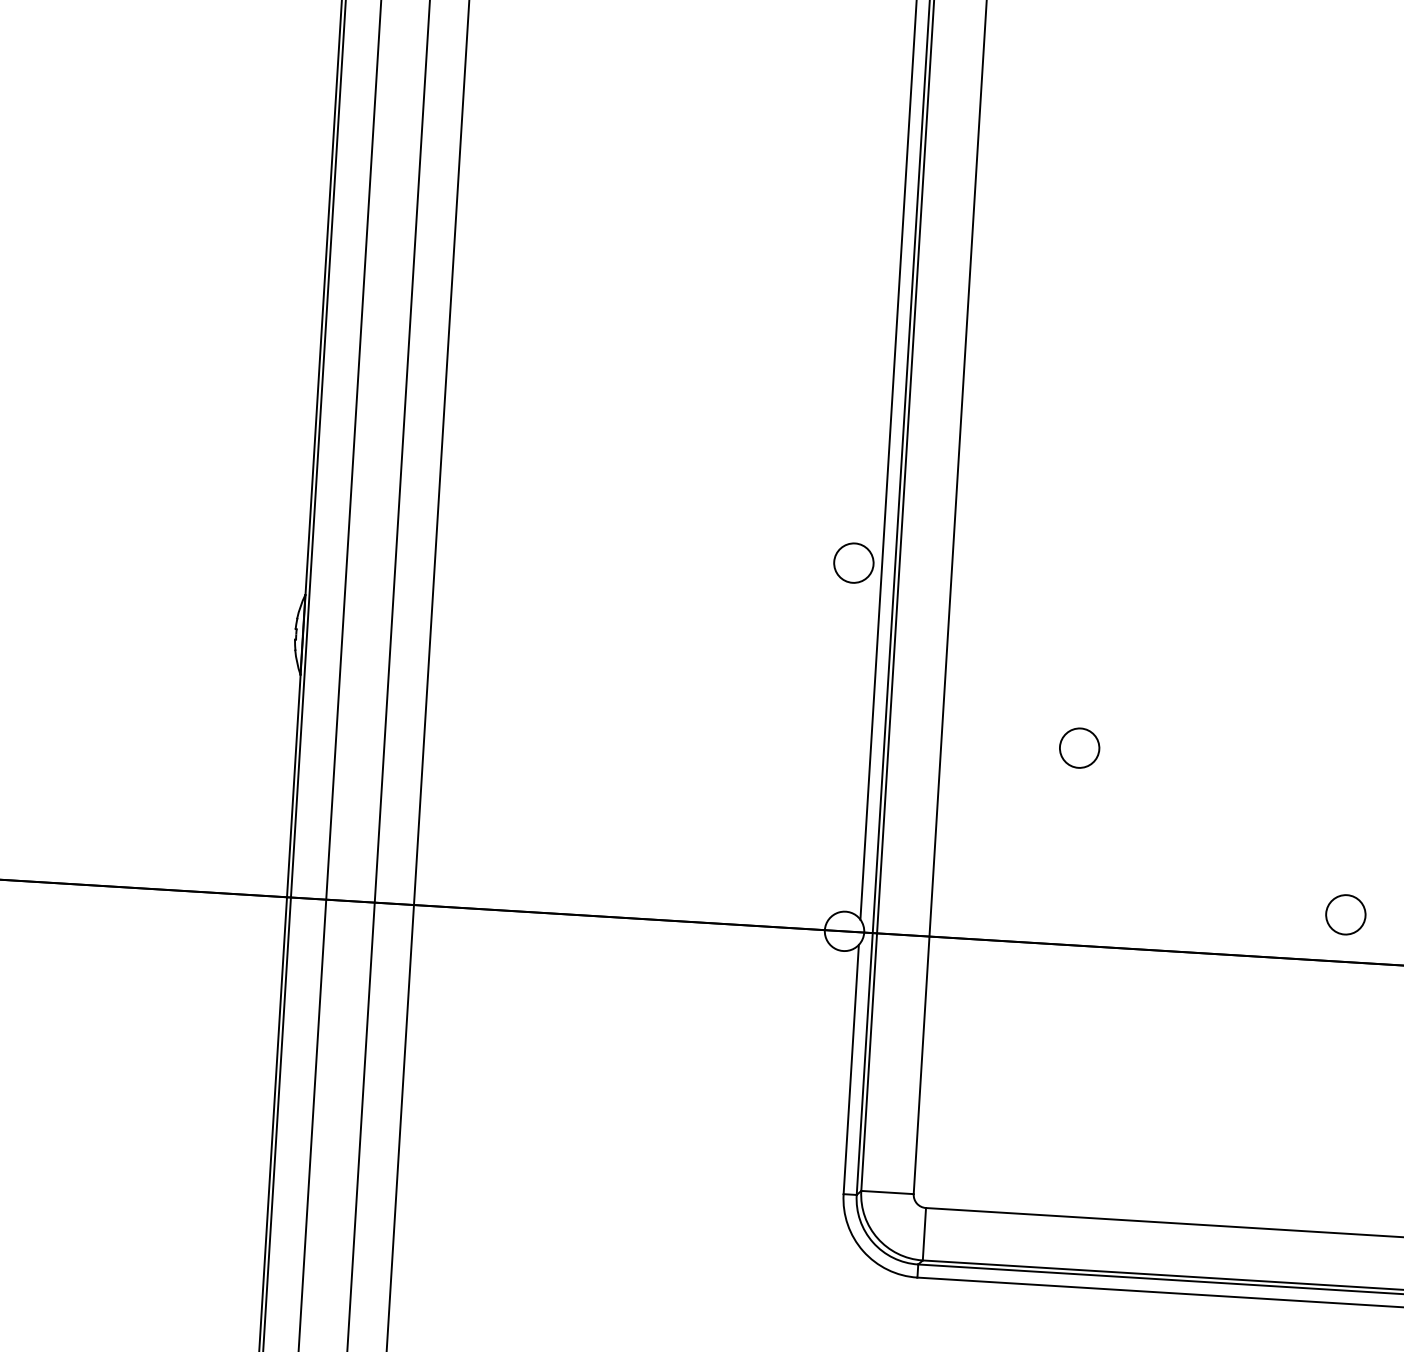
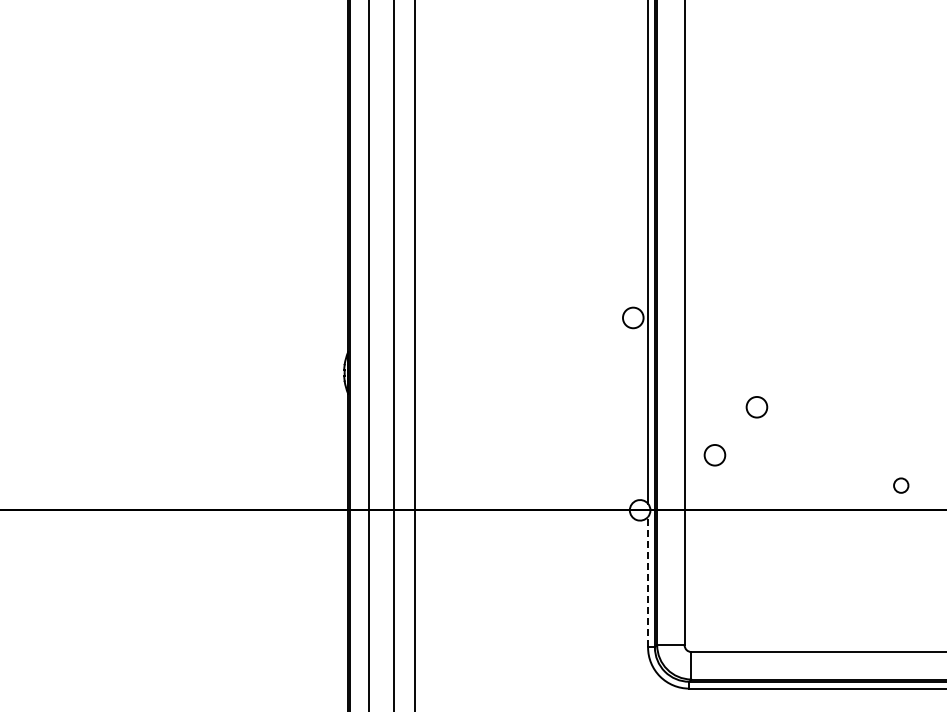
circle: (992, 835) -> (714, 455), added
circle: (1346, 914) -> (901, 485), size x0.7
line: (852, 1068) -> (648, 581), solid -> dashed

